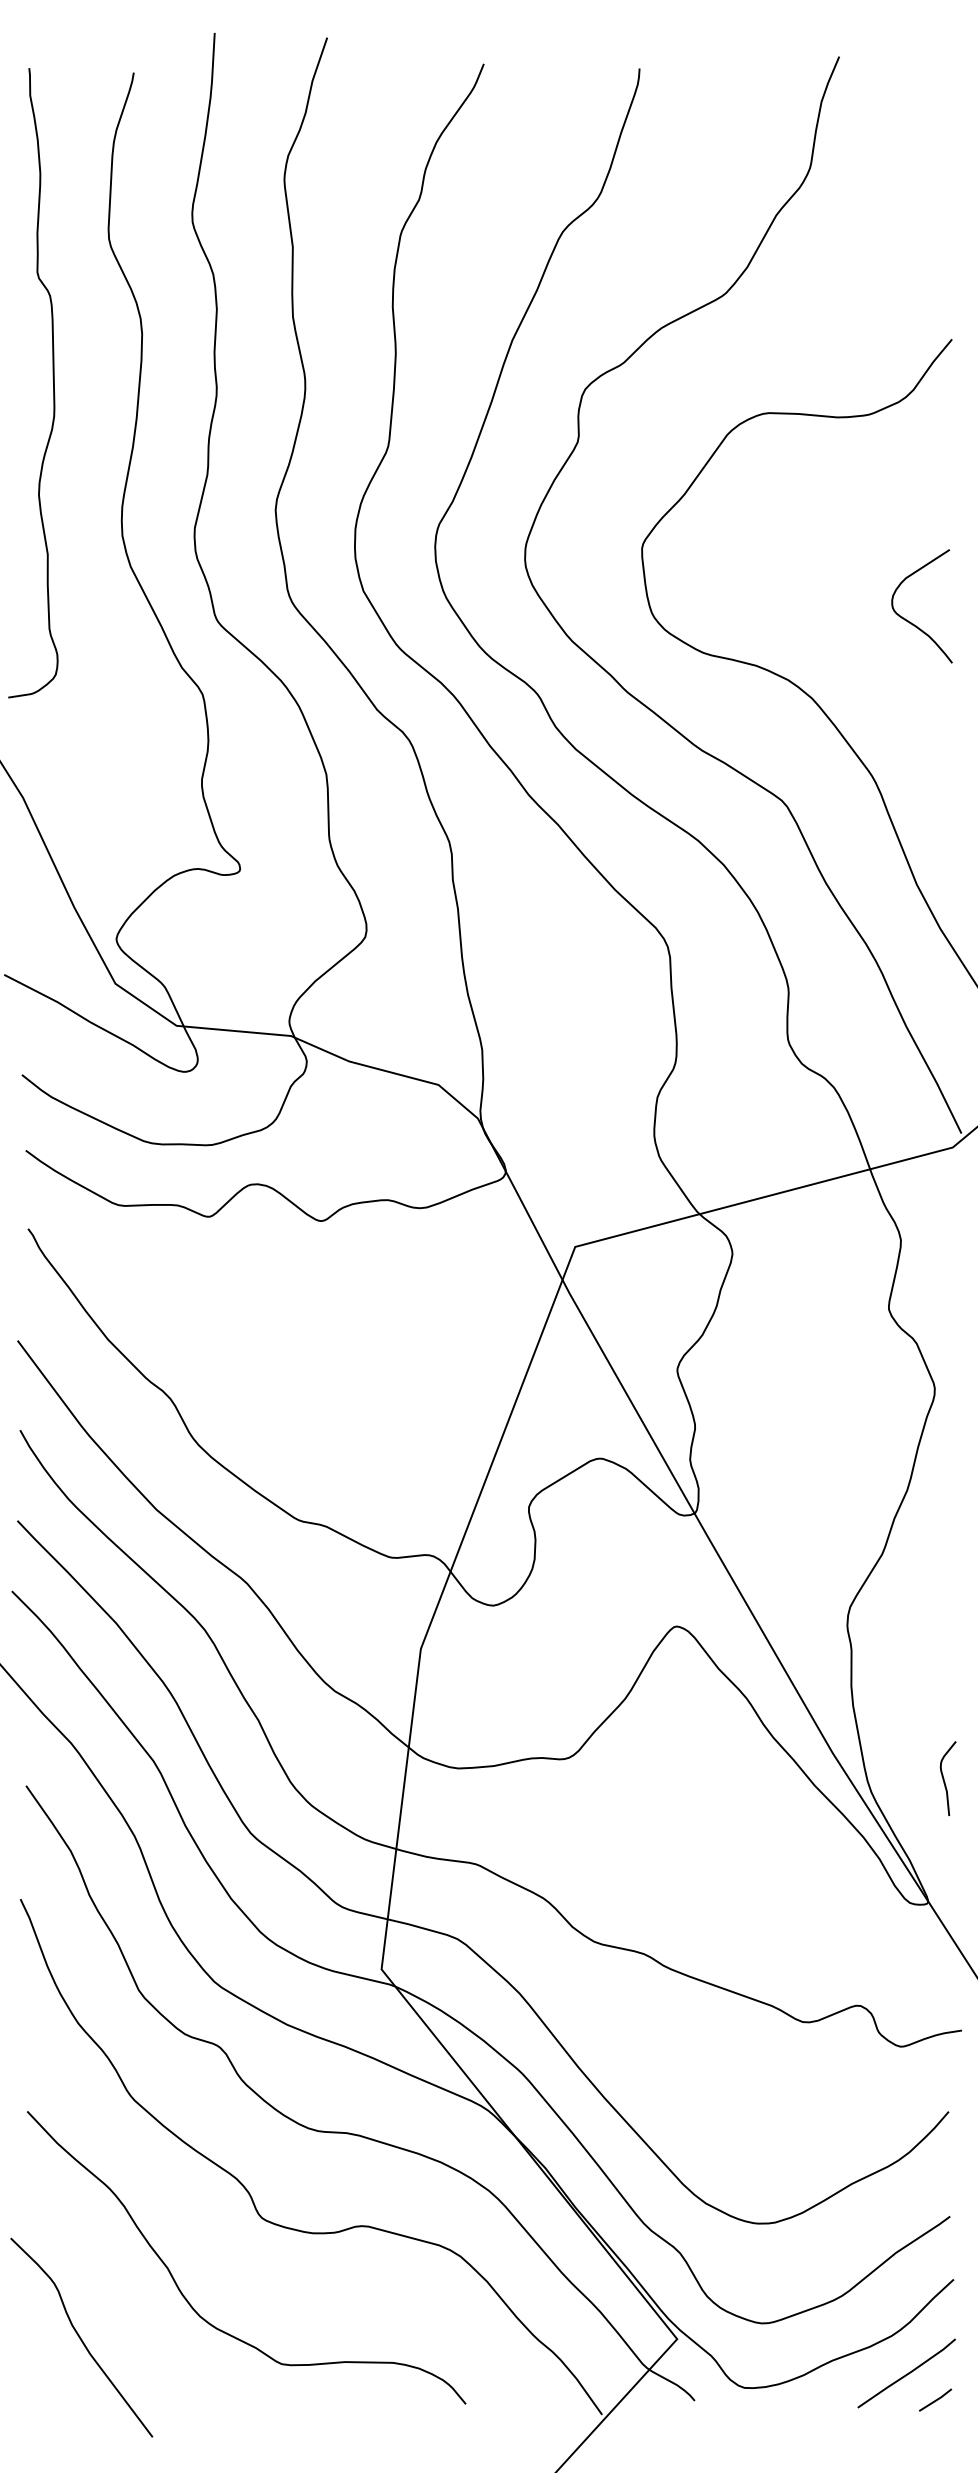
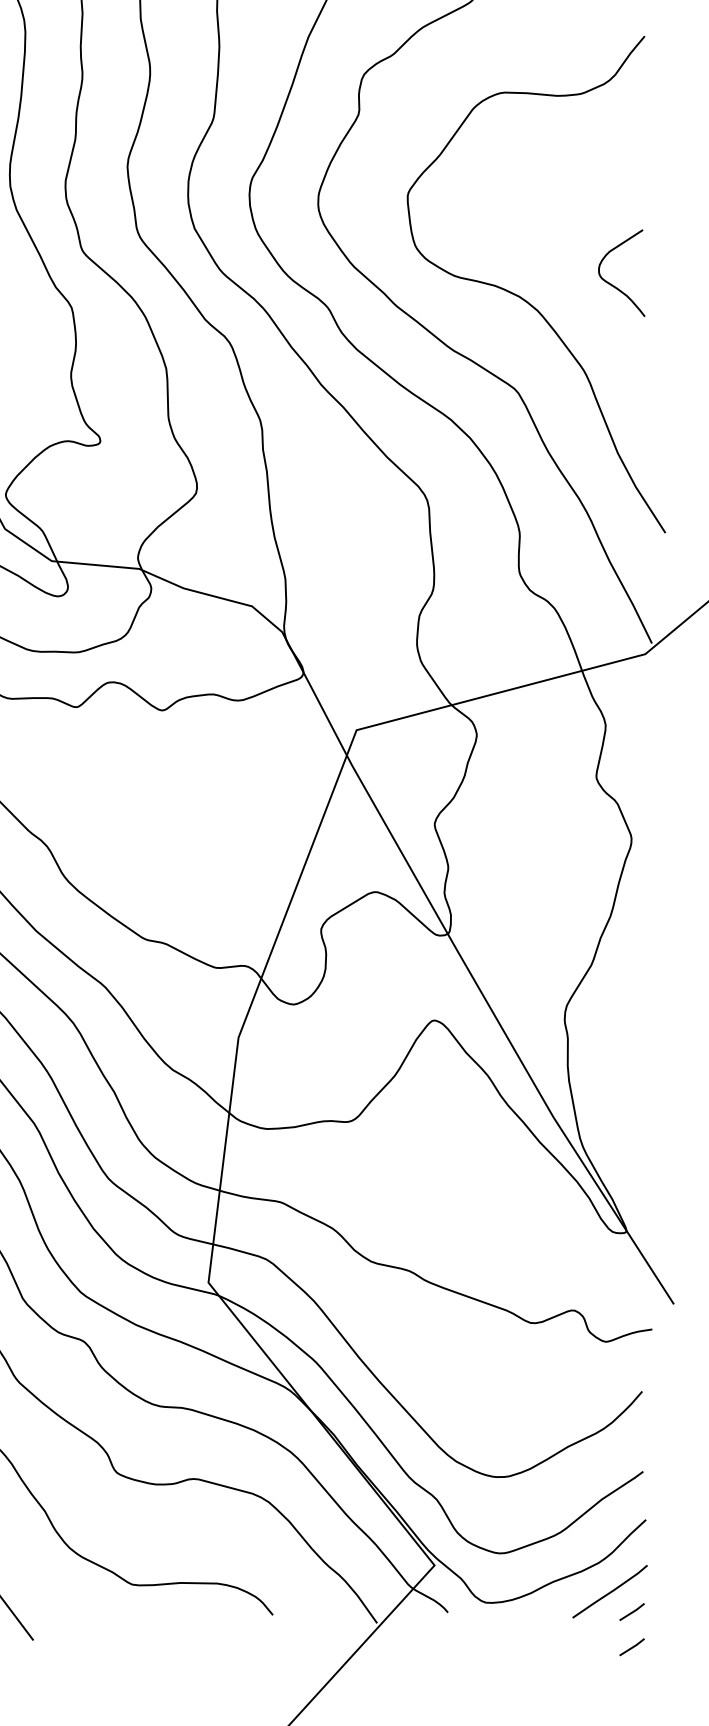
curve: (910, 621) -> (612, 284), moved
curve: (944, 1778) -> (638, 1136), removed
line: (935, 2445) -> (632, 1646), added

